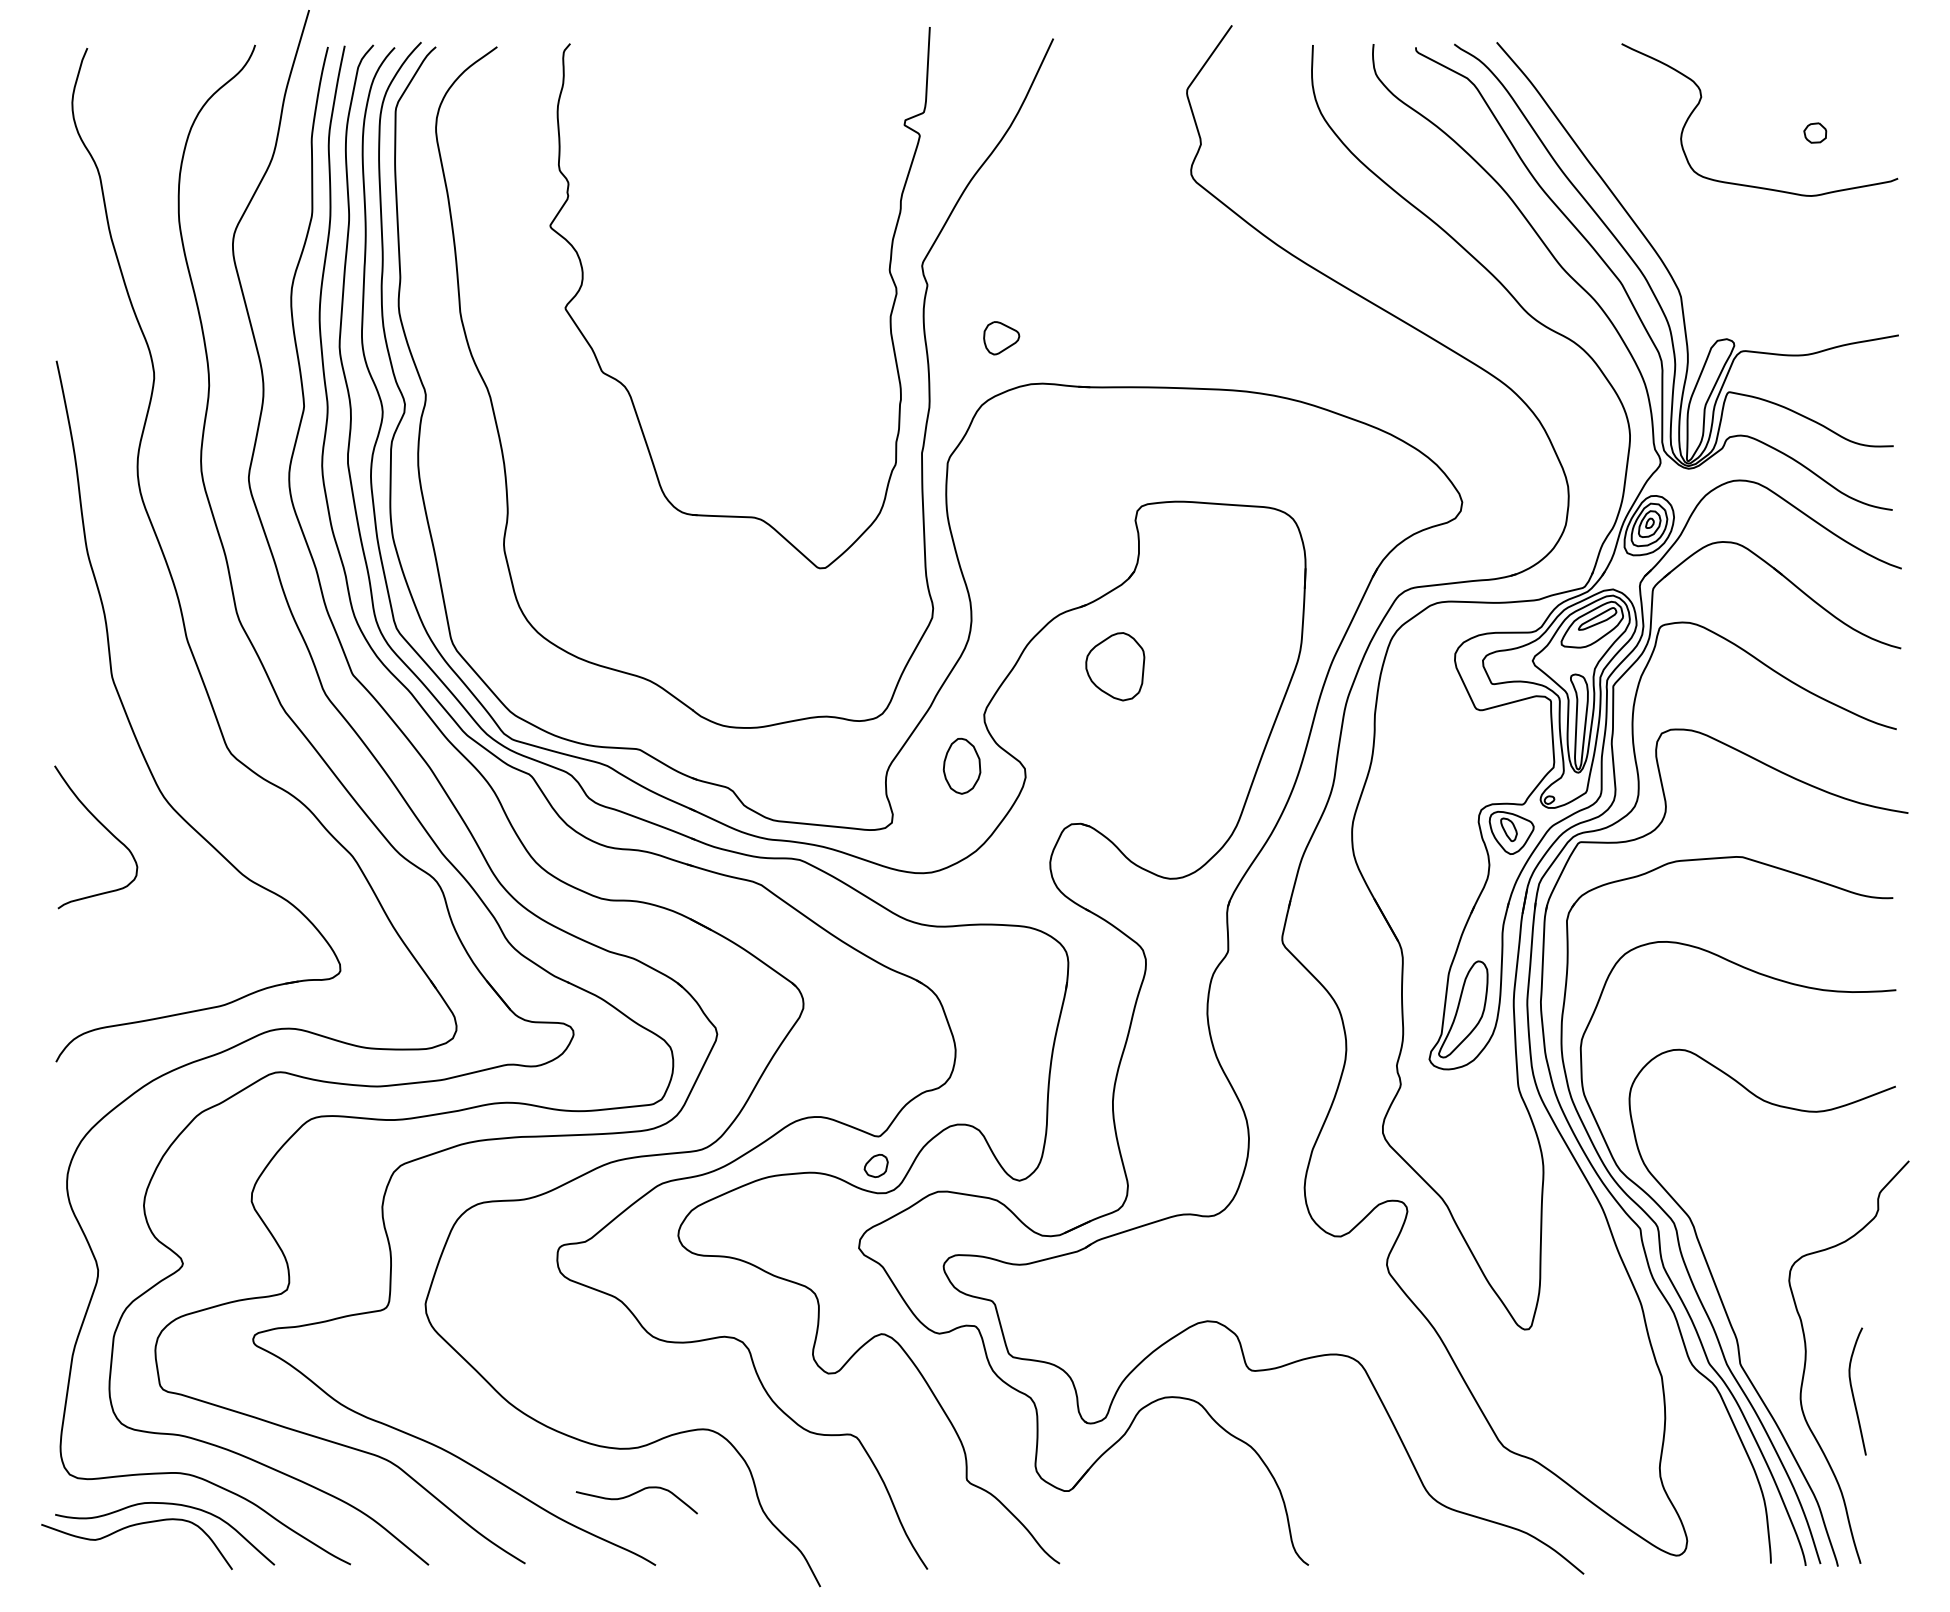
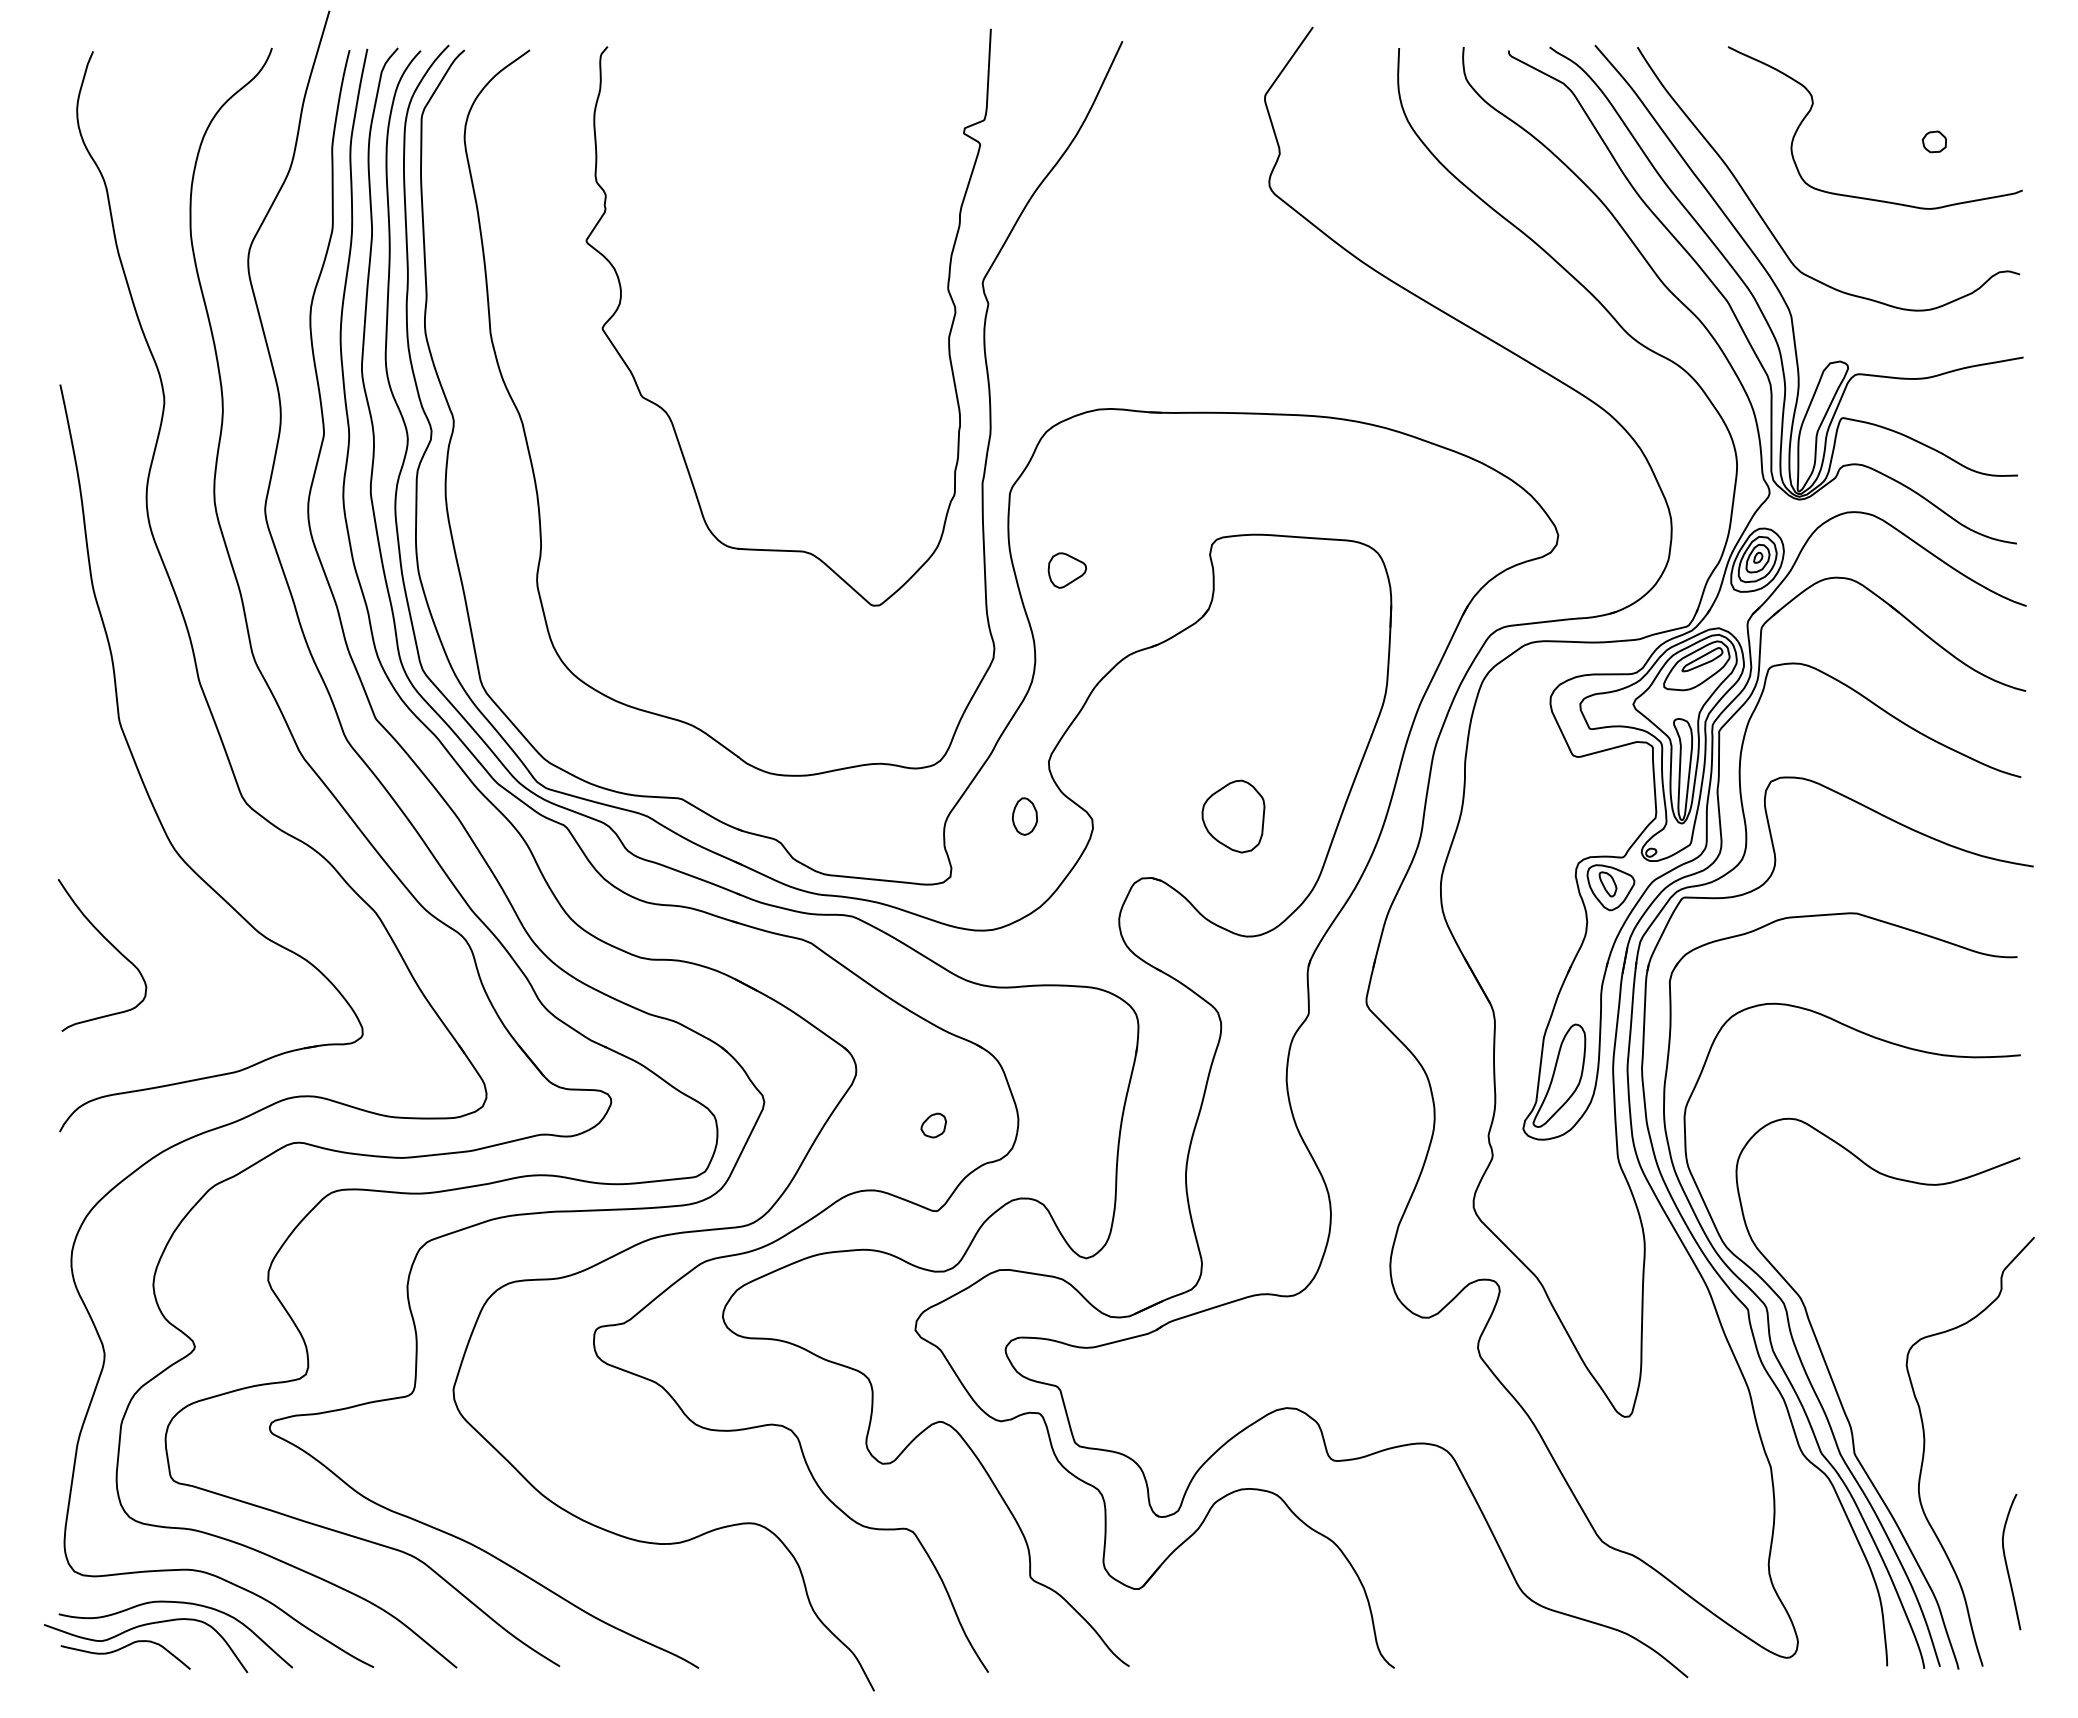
curve: (1656, 207) -> (1765, 221), added
part: (1001, 338) -> (1067, 570), moved
part: (1115, 666) -> (1233, 816), moved
part: (961, 766) -> (1024, 816), size x0.62
curve: (104, 828) -> (111, 945), moved
part: (875, 1165) -> (933, 1125), moved
curve: (1852, 1391) -> (2006, 1561), moved
curve: (634, 1494) -> (123, 1648), moved

